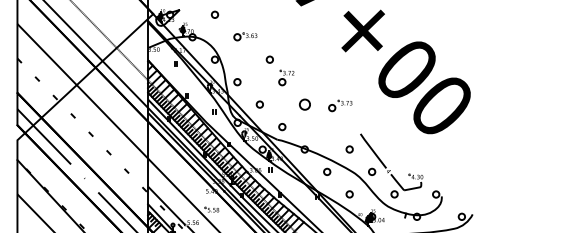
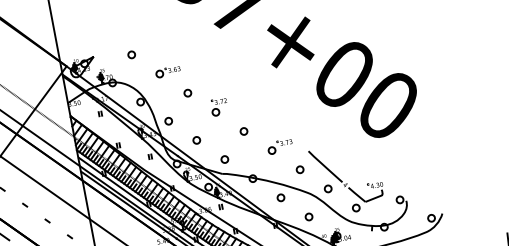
circle: (269, 59) -> (187, 93), moved
circle: (304, 104) -> (243, 131), size x0.62
part: (340, 105) -> (280, 146), moved

